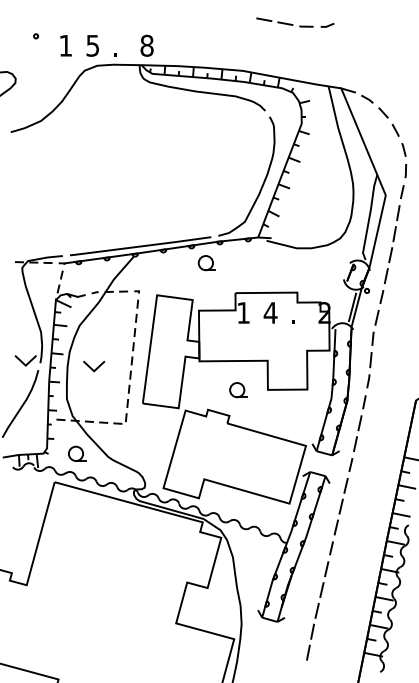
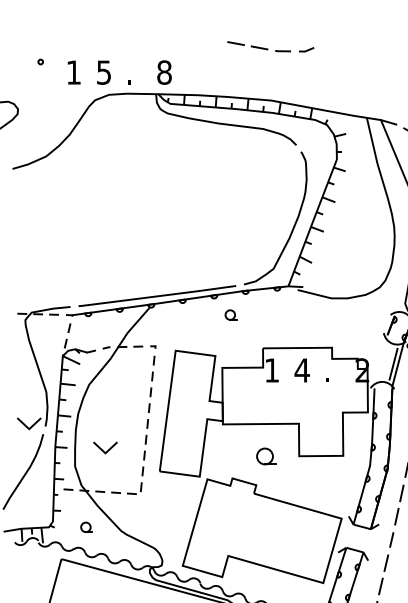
part: (295, 22) -> (270, 46), moved
part: (206, 263) -> (230, 315), size x0.6
line: (96, 367) -> (108, 449), moved
part: (77, 453) -> (86, 527), size x0.6

